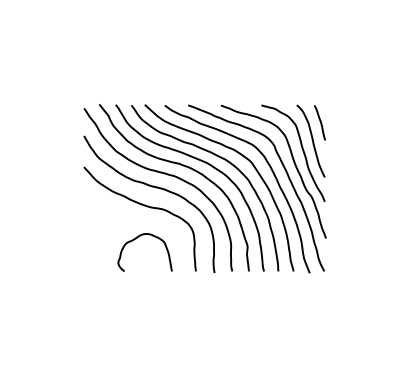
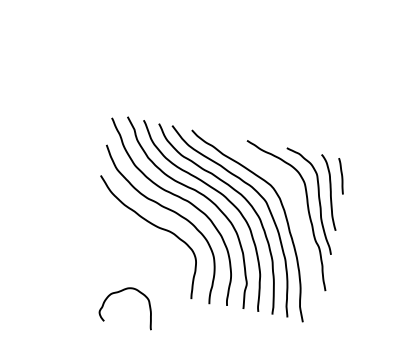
curve: (285, 172) -> (297, 218), removed
curve: (136, 239) -> (121, 292), moved

